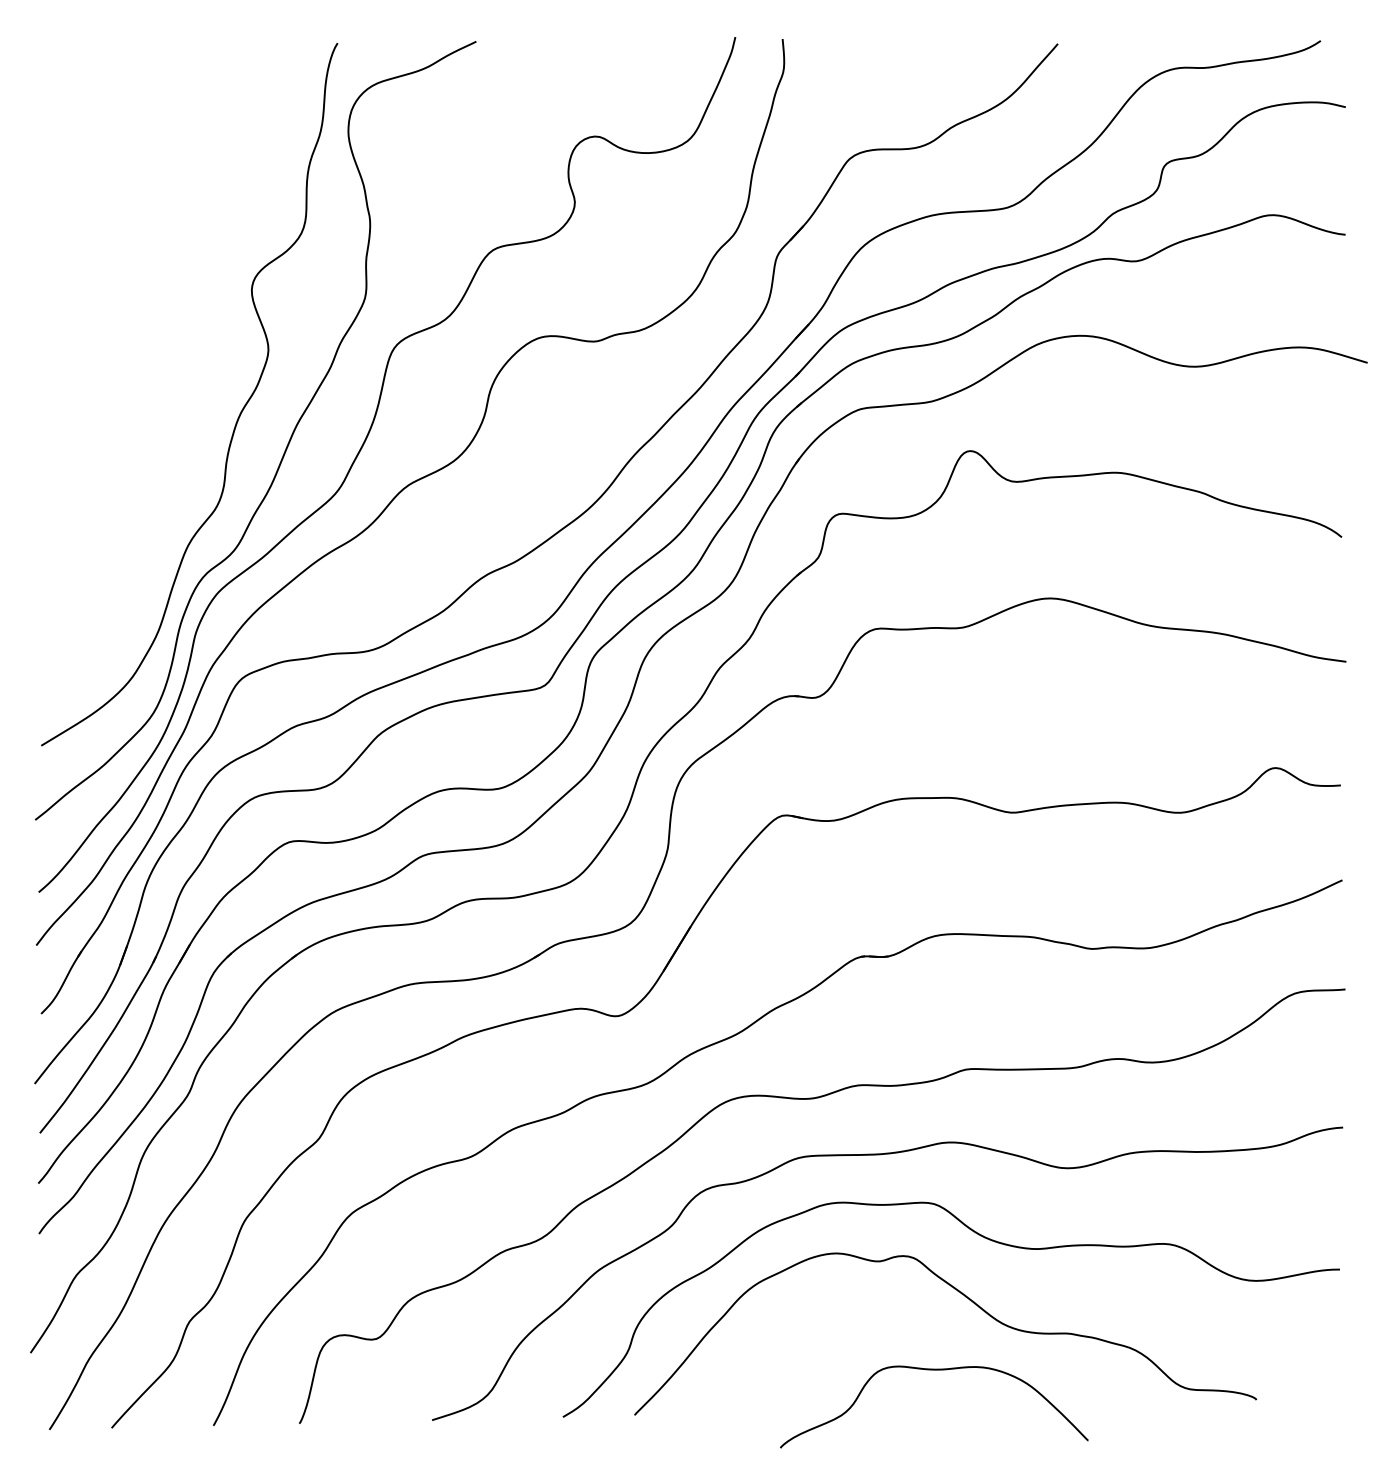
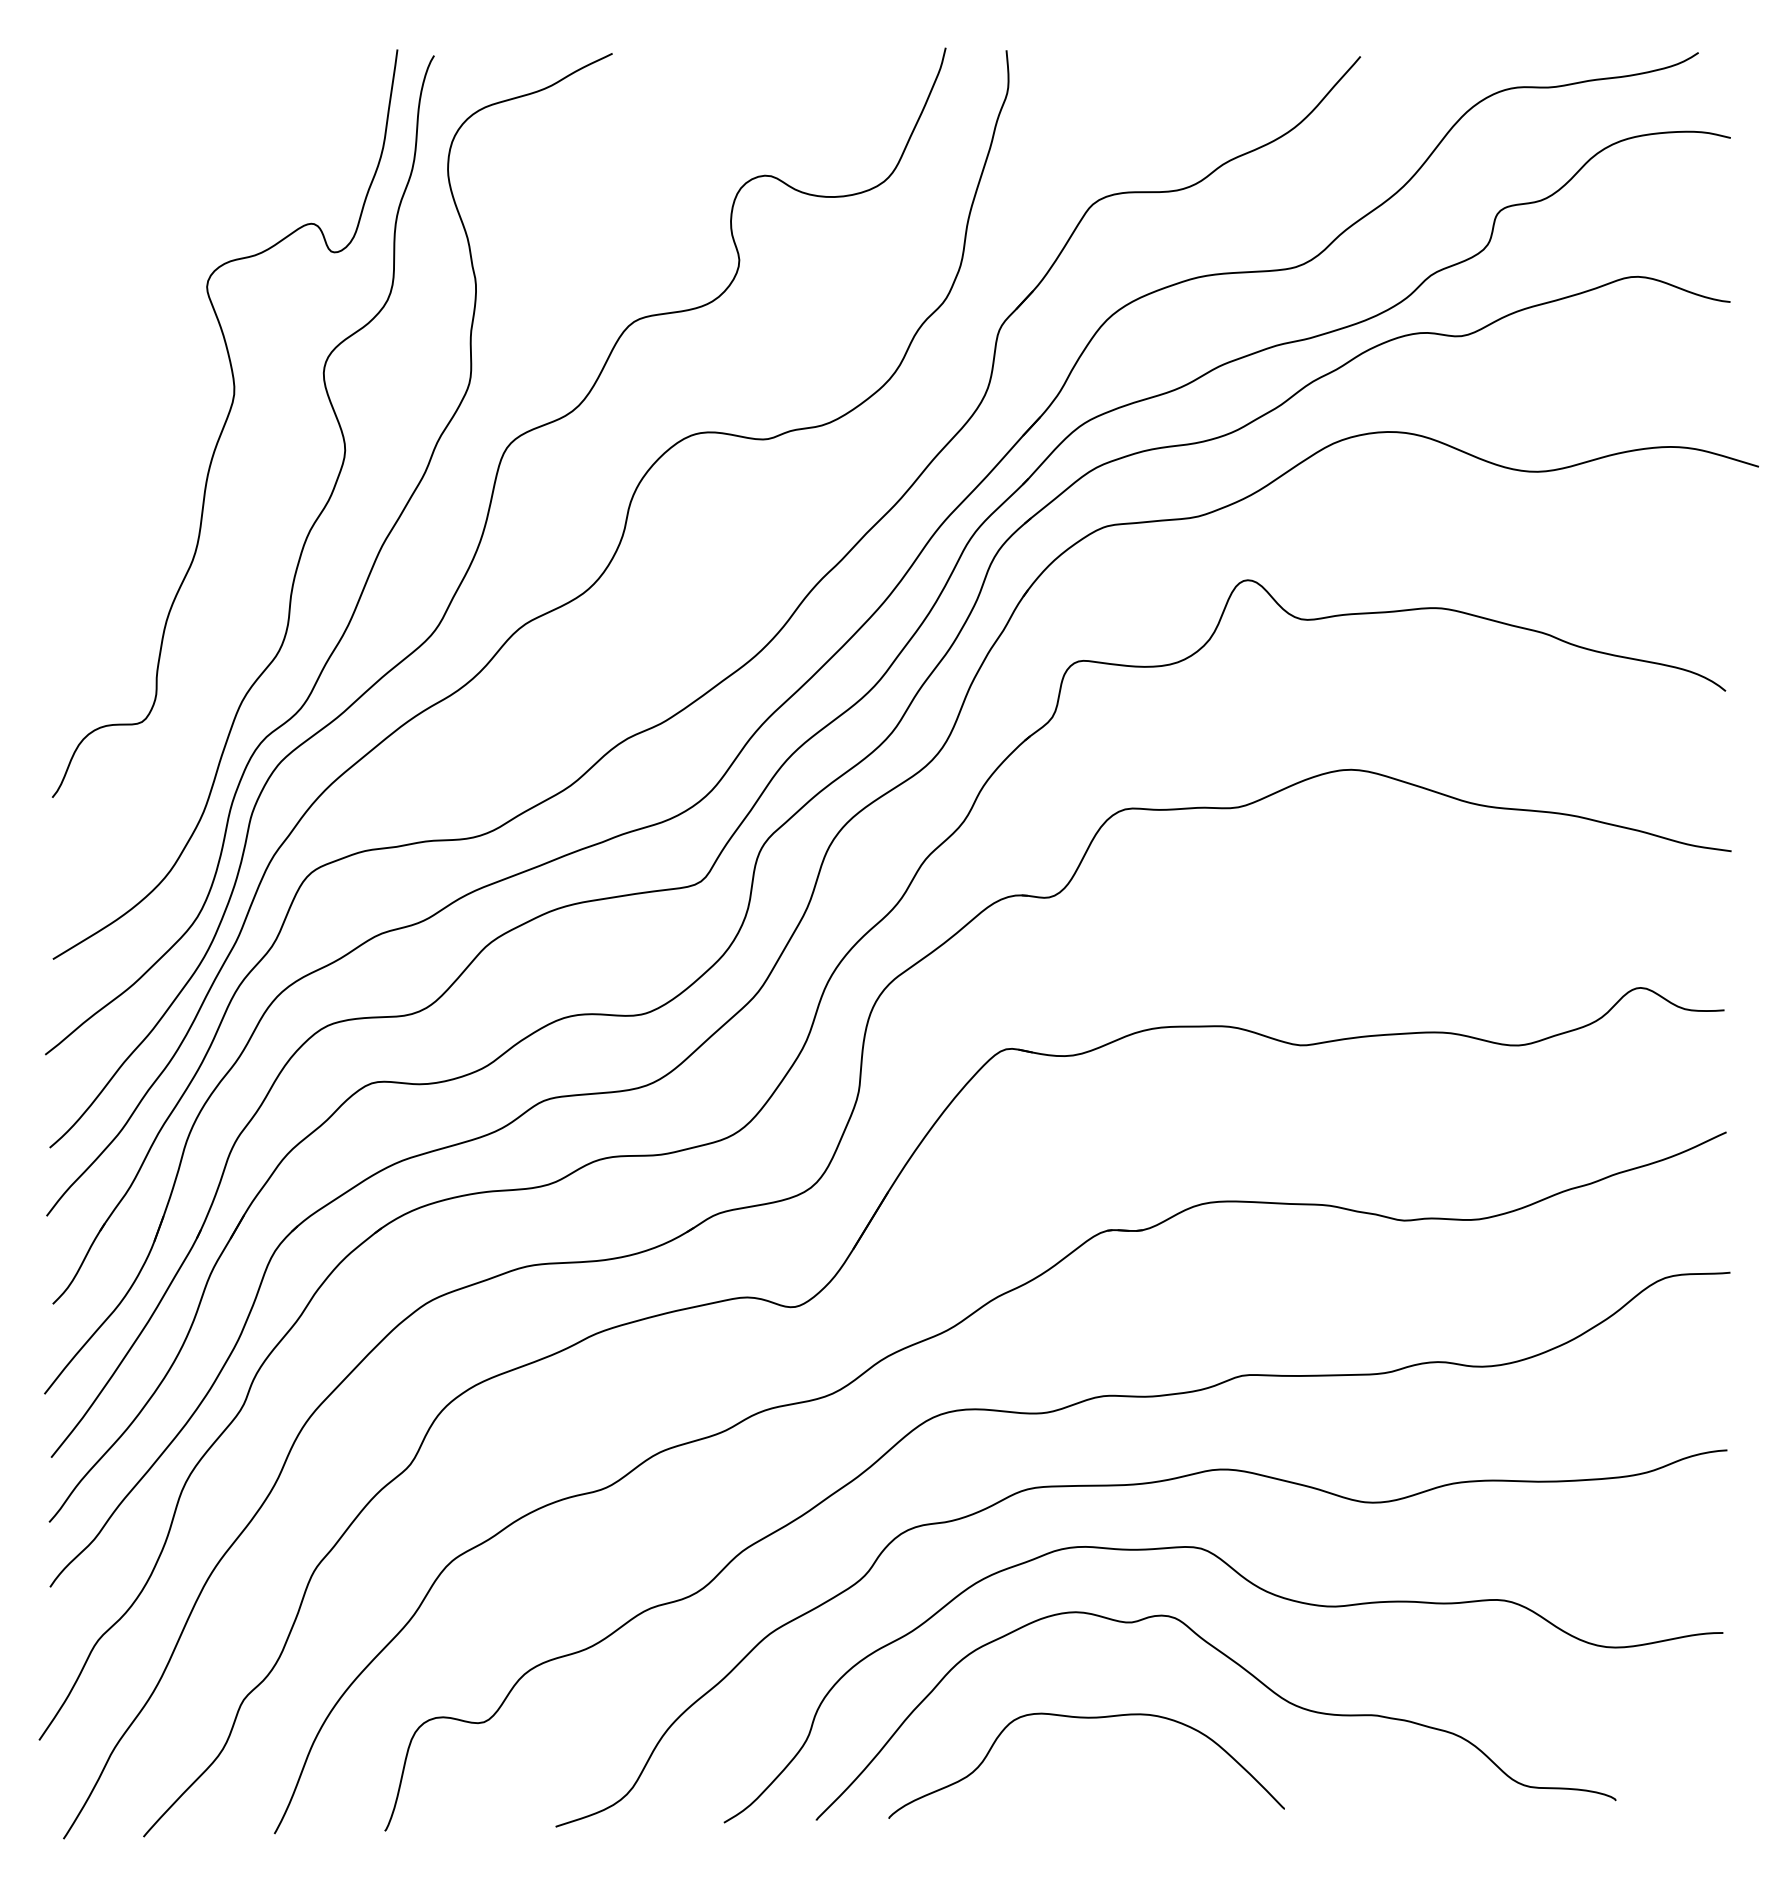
curve: (175, 329) -> (225, 423), added
curve: (934, 1370) -> (1086, 1718), moved

